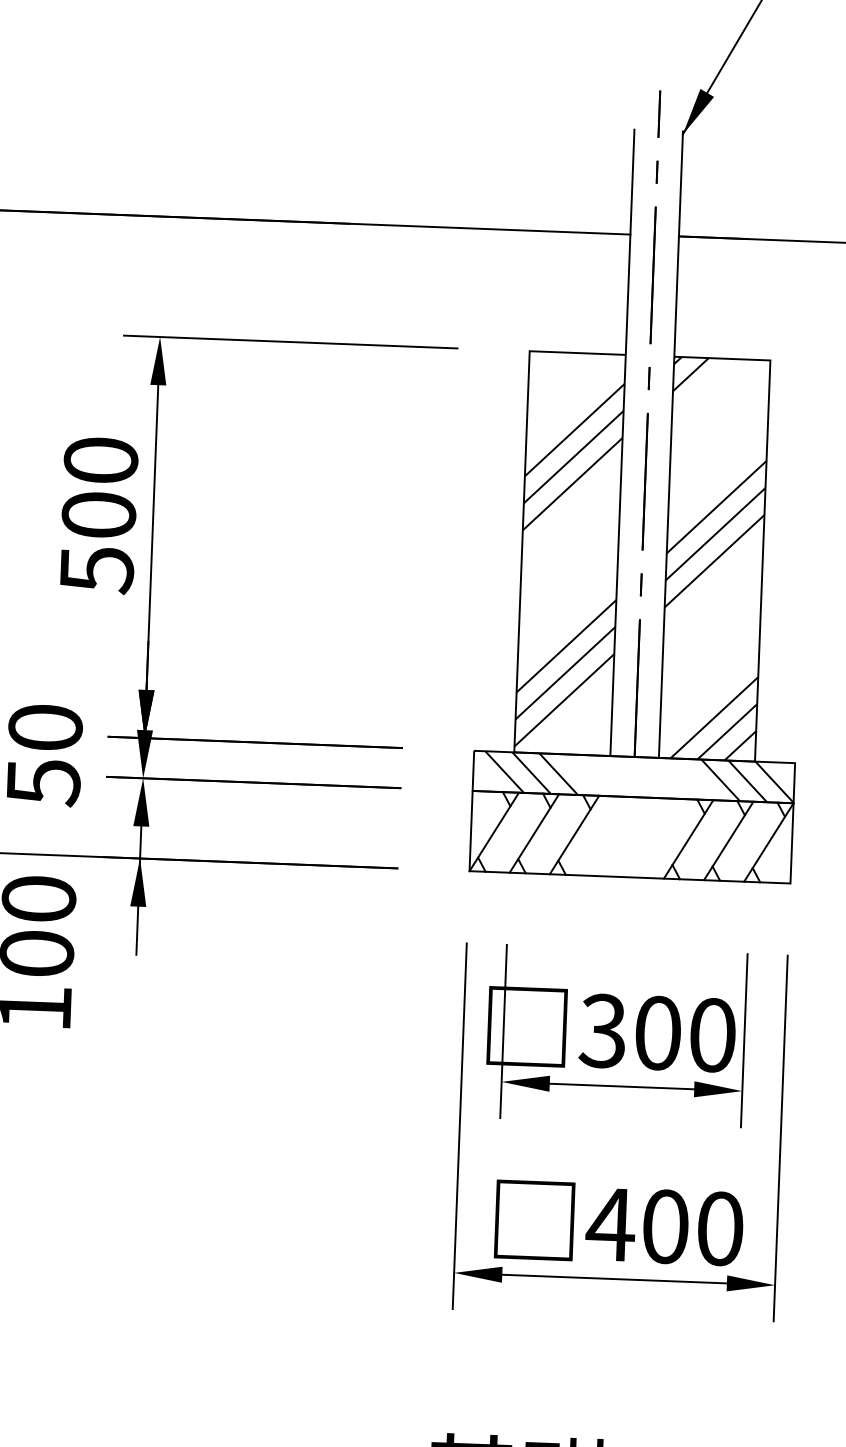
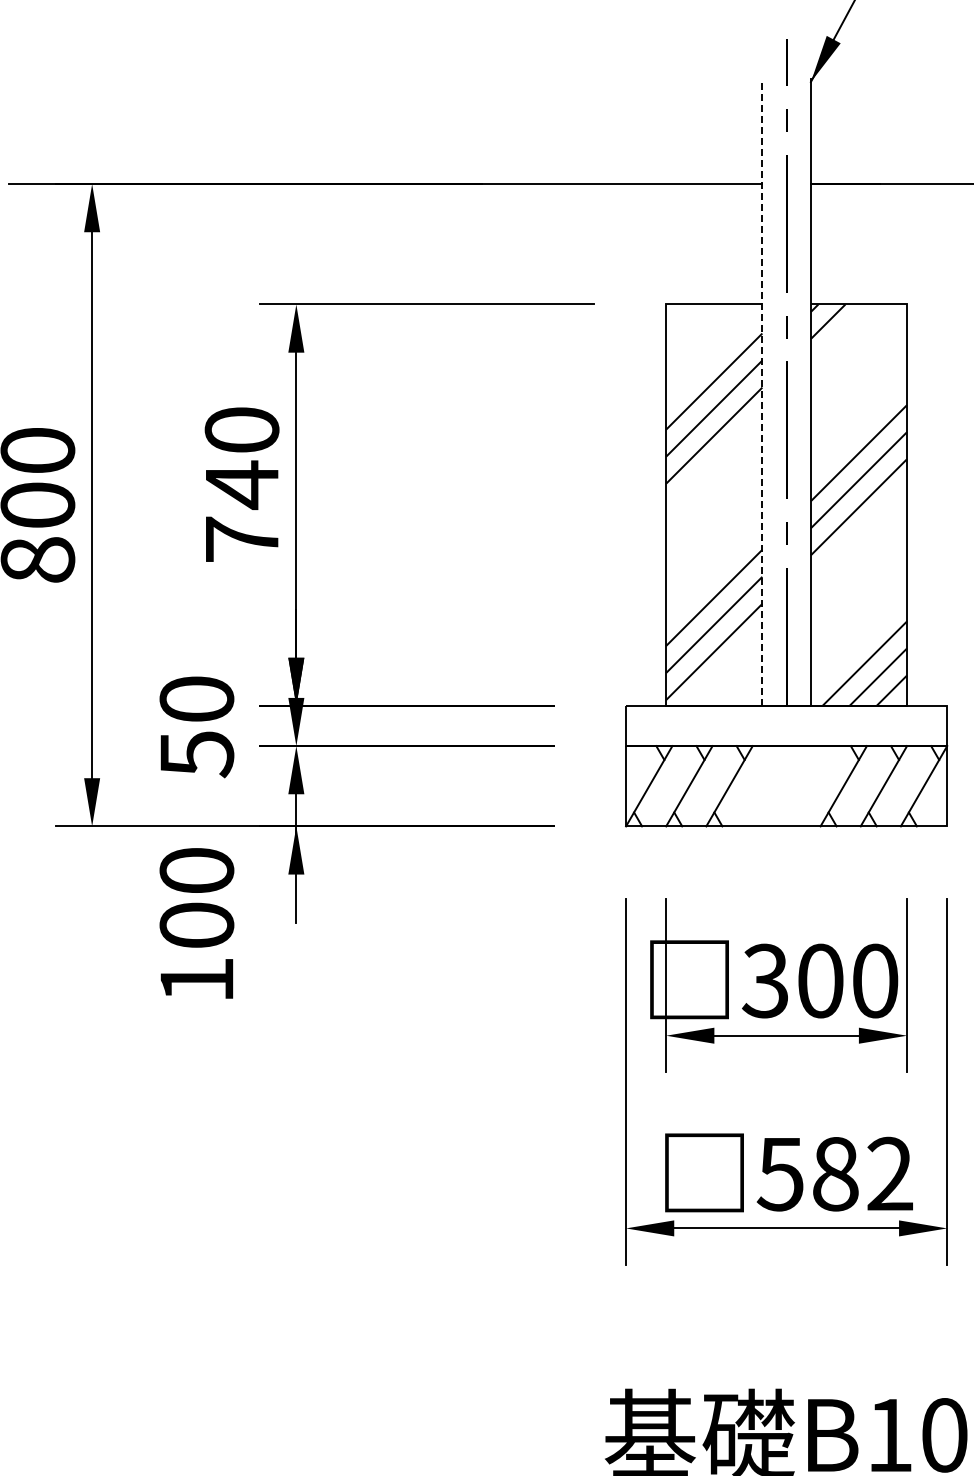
line: (622, 441) -> (762, 391), solid -> dashed
text: (97, 541) -> (241, 511), 500 -> 740
hatch: (639, 776) -> (792, 725), removed
text: (664, 1226) -> (834, 1173), 400 -> 582

